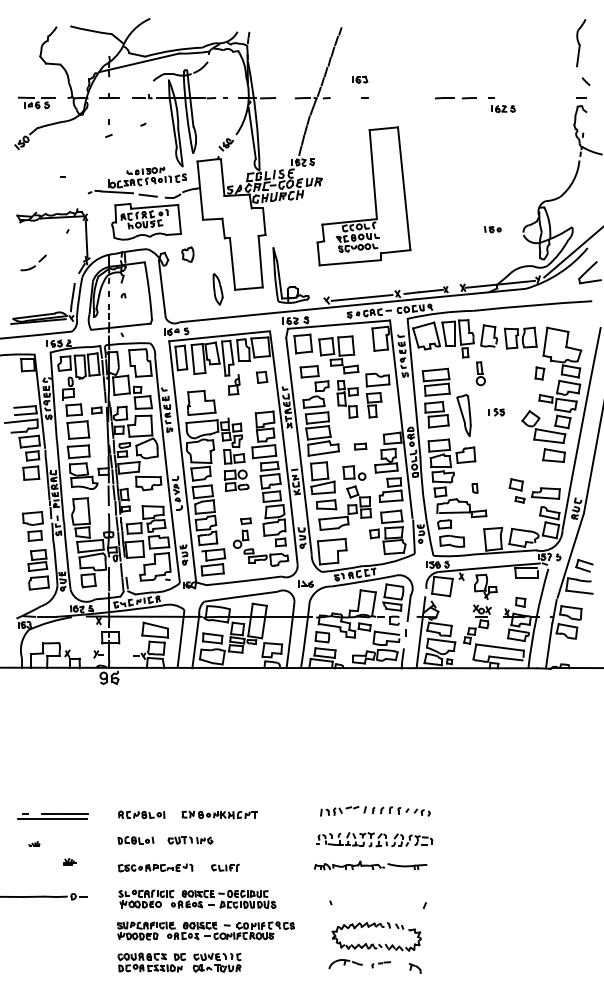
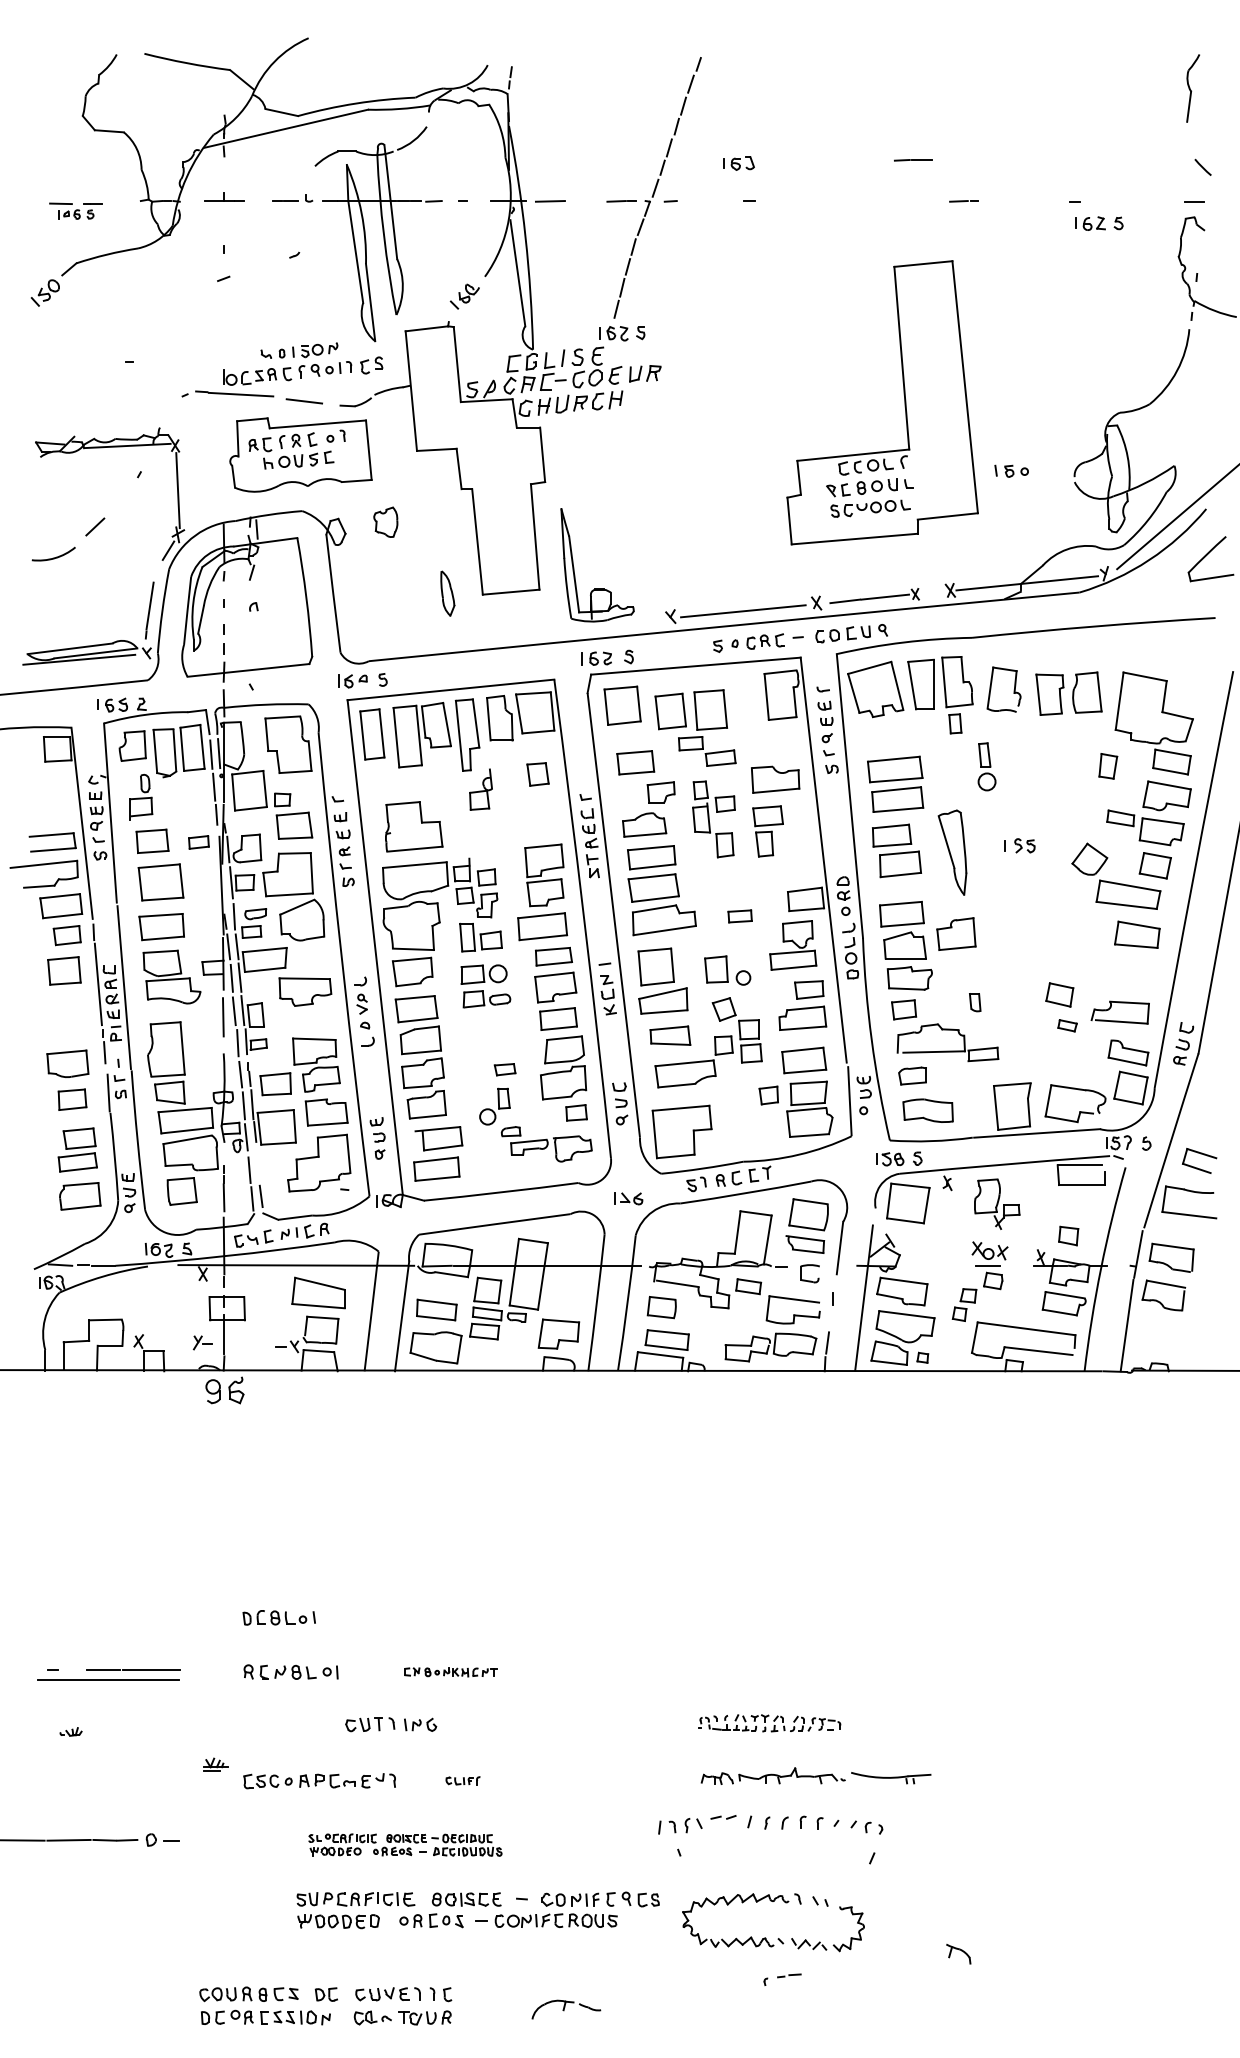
part: (581, 43) -> (1193, 89), size x0.7
line: (444, 98) -> (912, 160), moved
part: (36, 102) -> (75, 210), size x0.7
part: (501, 105) -> (1095, 216), moved
part: (373, 192) -> (902, 394), moved
part: (33, 262) -> (68, 538), size x1.4
part: (217, 289) -> (446, 593), size x0.7
part: (375, 811) -> (770, 1825), moved
part: (219, 814) -> (450, 1671), size x0.6
part: (374, 839) -> (768, 1722), size x0.6
part: (135, 840) -> (278, 1617), moved
part: (69, 861) -> (214, 1763), moved
part: (370, 865) -> (815, 1776), moved
part: (225, 867) -> (463, 1780), size x0.6
part: (197, 898) -> (405, 1843), size x0.6
part: (205, 930) -> (477, 1909), moved
part: (179, 962) -> (325, 2005), moved
part: (345, 964) -> (565, 2009), moved
part: (414, 968) -> (957, 1954), moved

